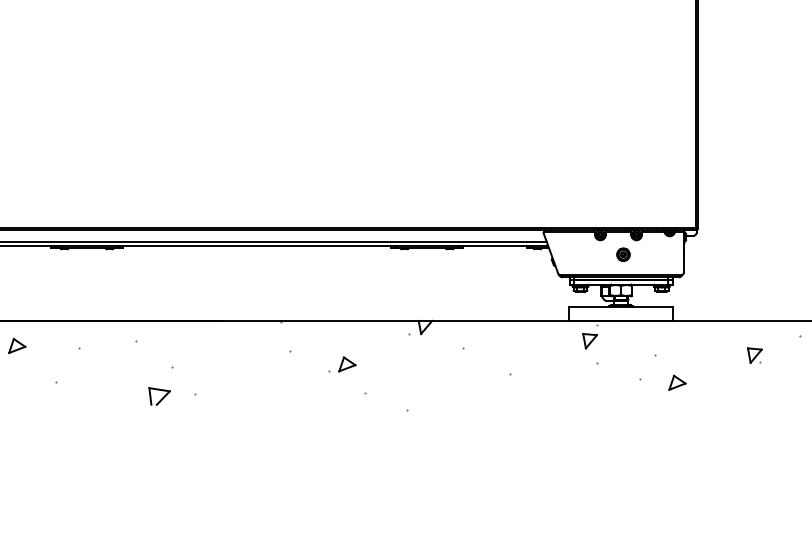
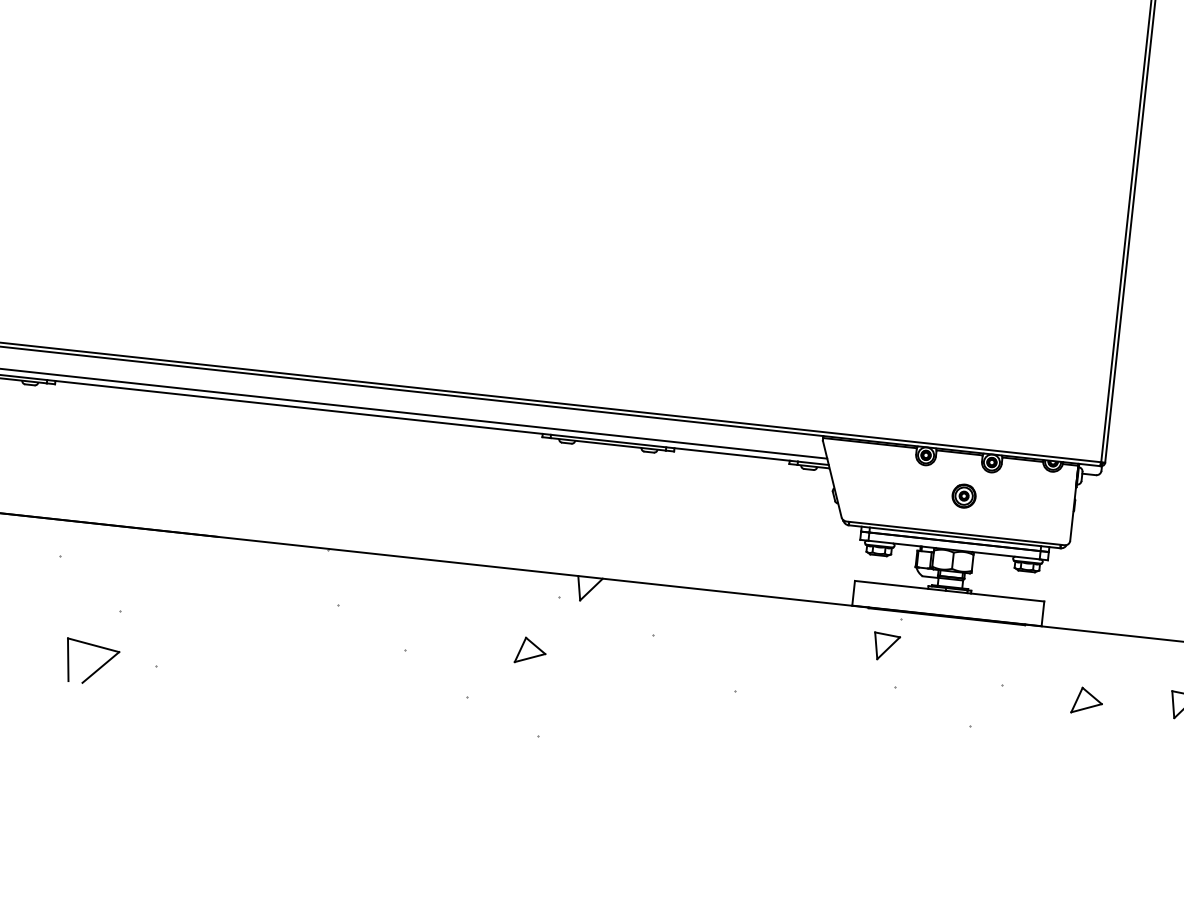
part: (347, 364) -> (531, 651), moved
part: (677, 382) -> (1087, 700), moved
part: (159, 396) -> (91, 662), size x1.4

